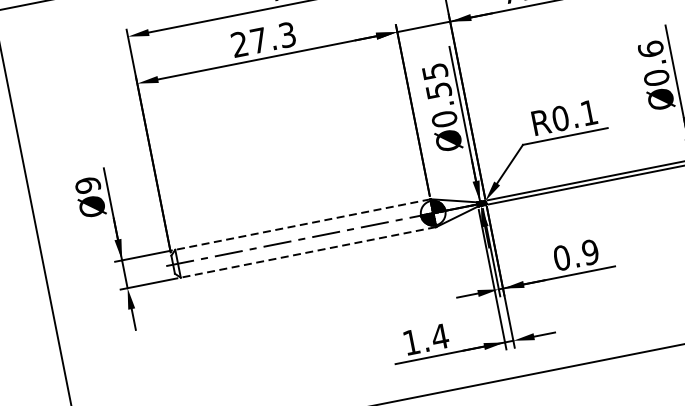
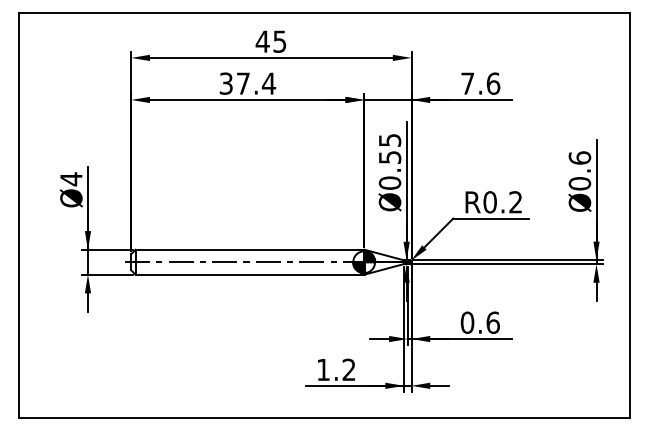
text: (263, 39) -> (247, 83), 27.3 -> 37.4
text: (588, 113) -> (515, 202), R0.1 -> R0.2
text: (88, 185) -> (71, 179), Ø9 -> Ø4
line: (302, 224) -> (249, 249), dashed -> solid
text: (590, 251) -> (493, 322), 0.9 -> 0.6
line: (307, 252) -> (249, 274), dashed -> solid
text: (440, 336) -> (349, 369), 1.4 -> 1.2

